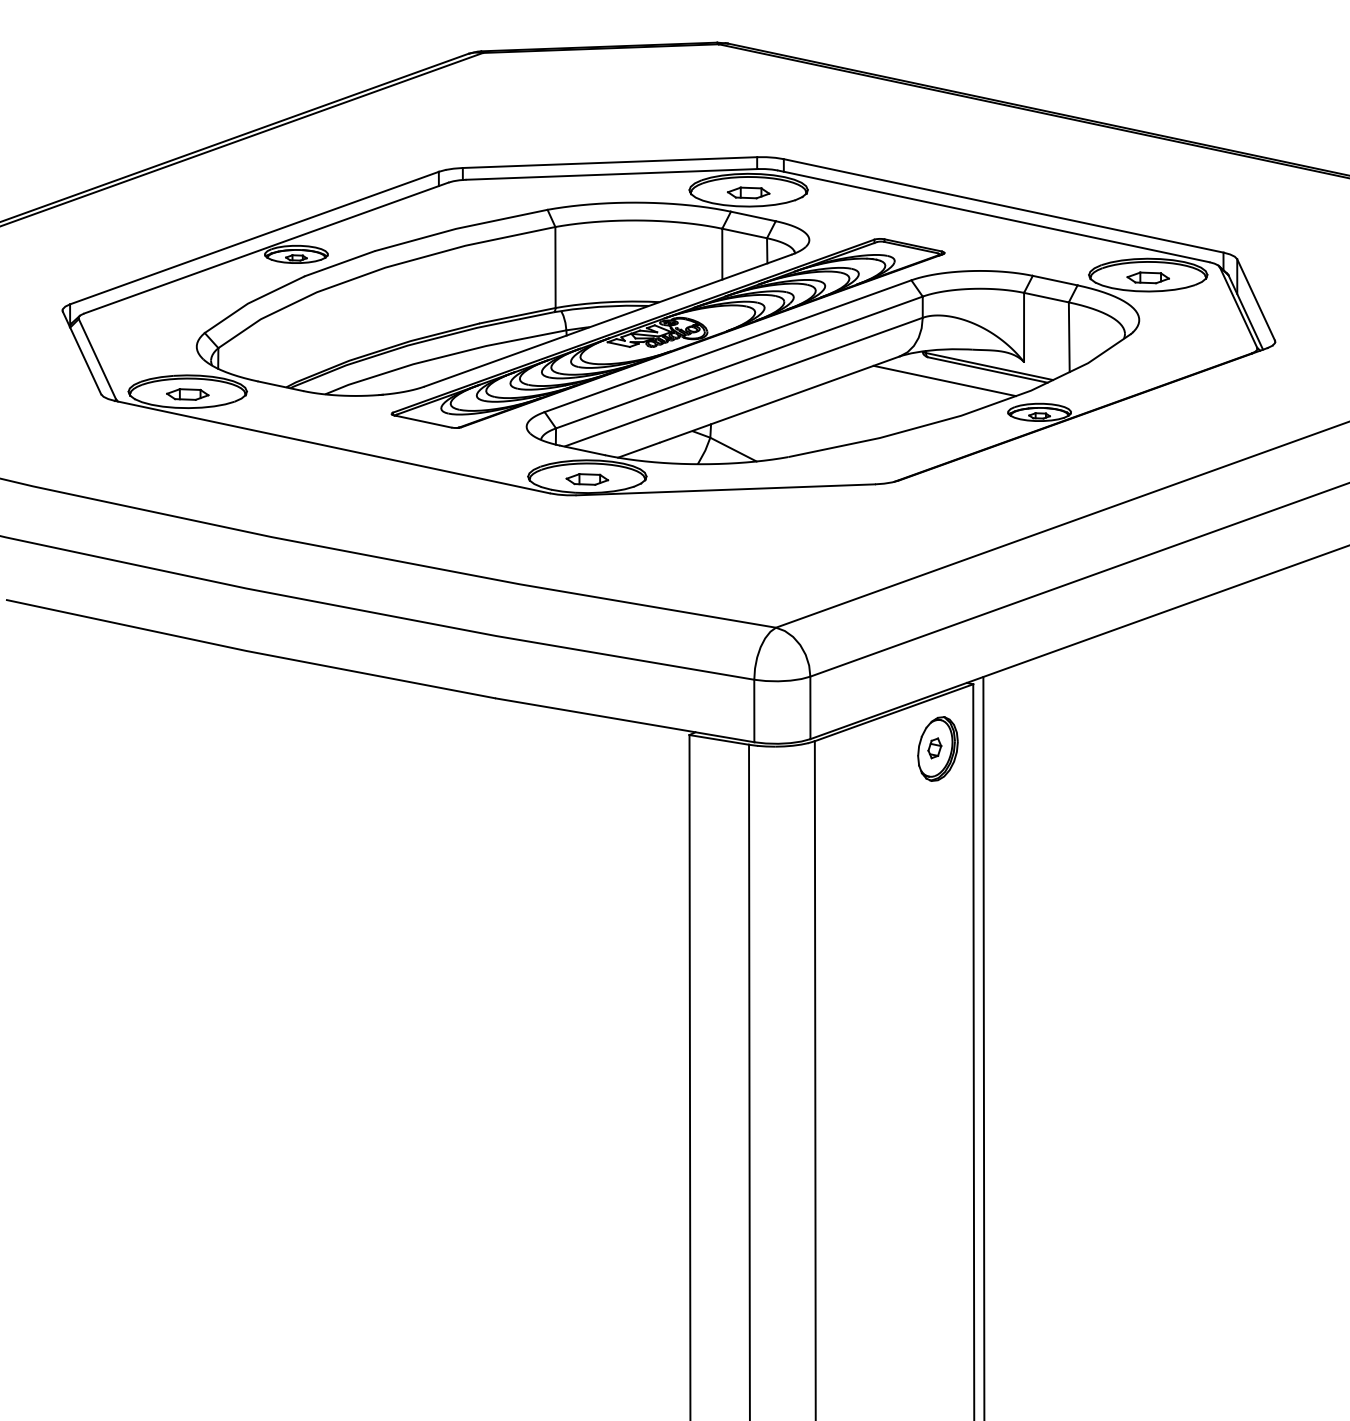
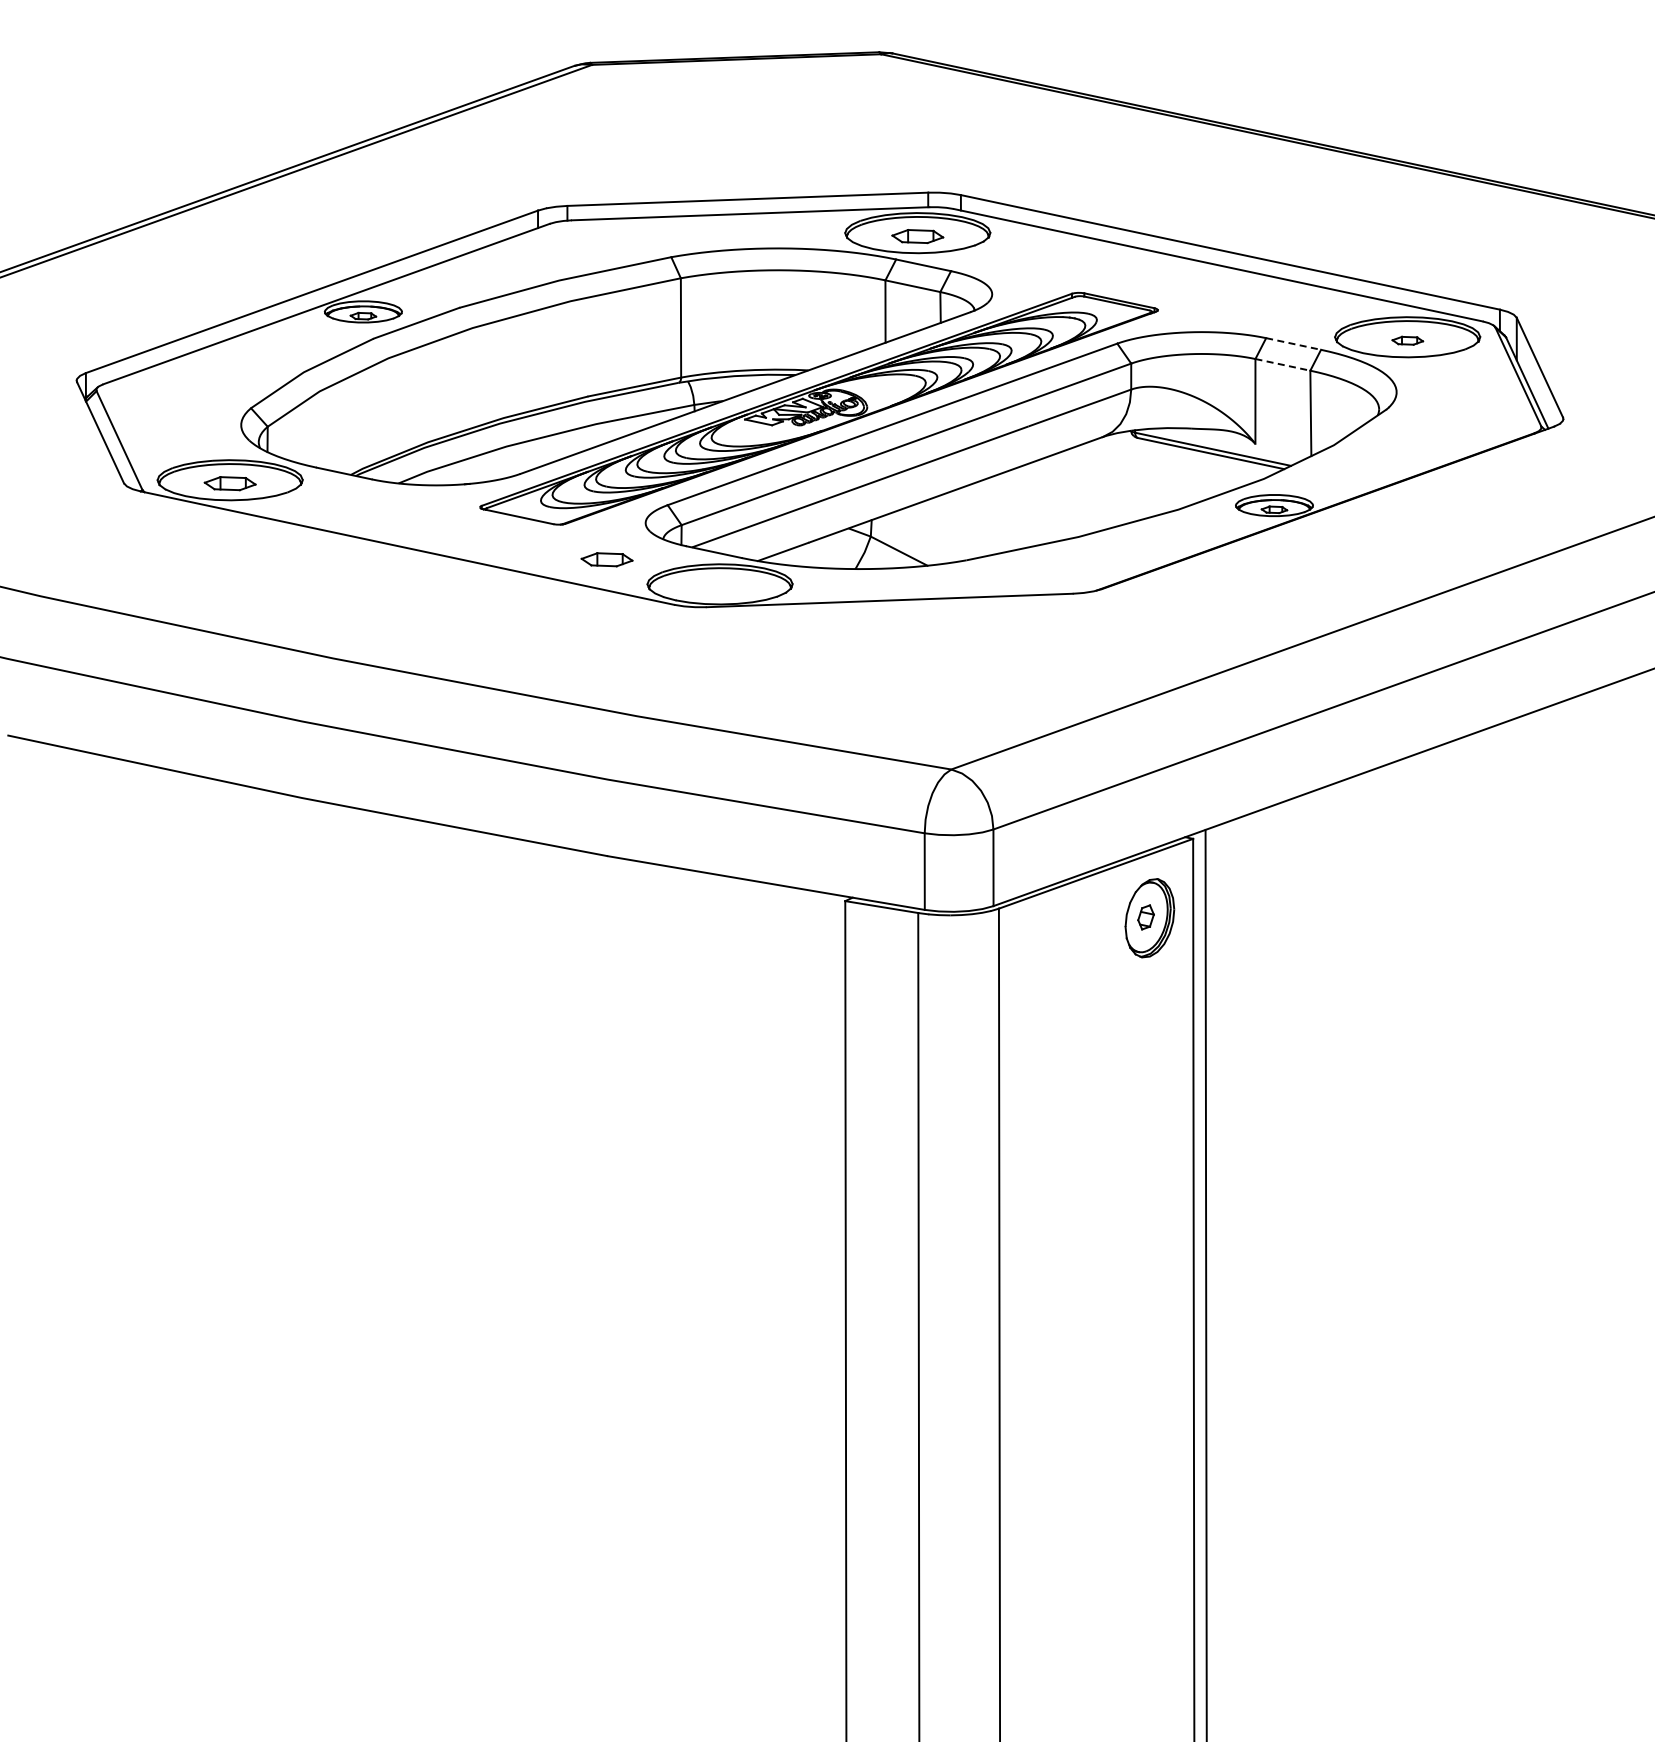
part: (1148, 277) -> (1407, 340), size x0.6
line: (1055, 281) -> (1294, 344), solid -> dashed
line: (1046, 297) -> (1283, 364), solid -> dashed
line: (944, 380) -> (1158, 466), removed
part: (586, 479) -> (606, 559), moved

